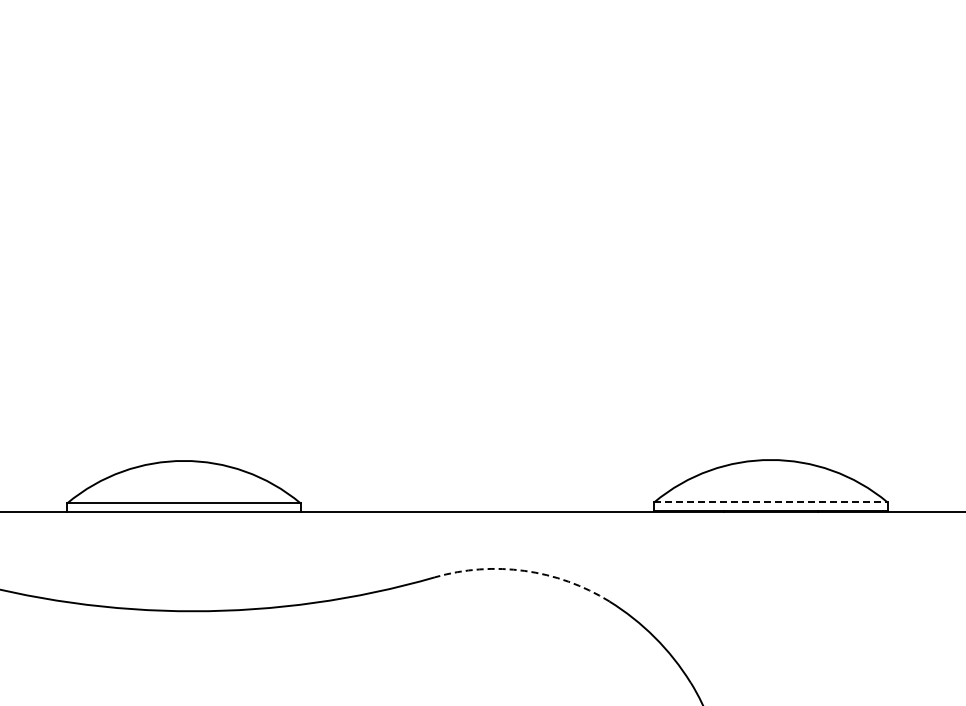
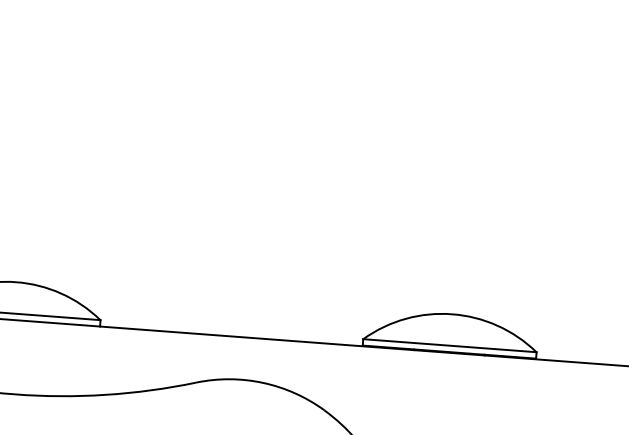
line: (770, 502) -> (449, 345), dashed -> solid
arc: (524, 570) -> (263, 382), dashed -> solid

